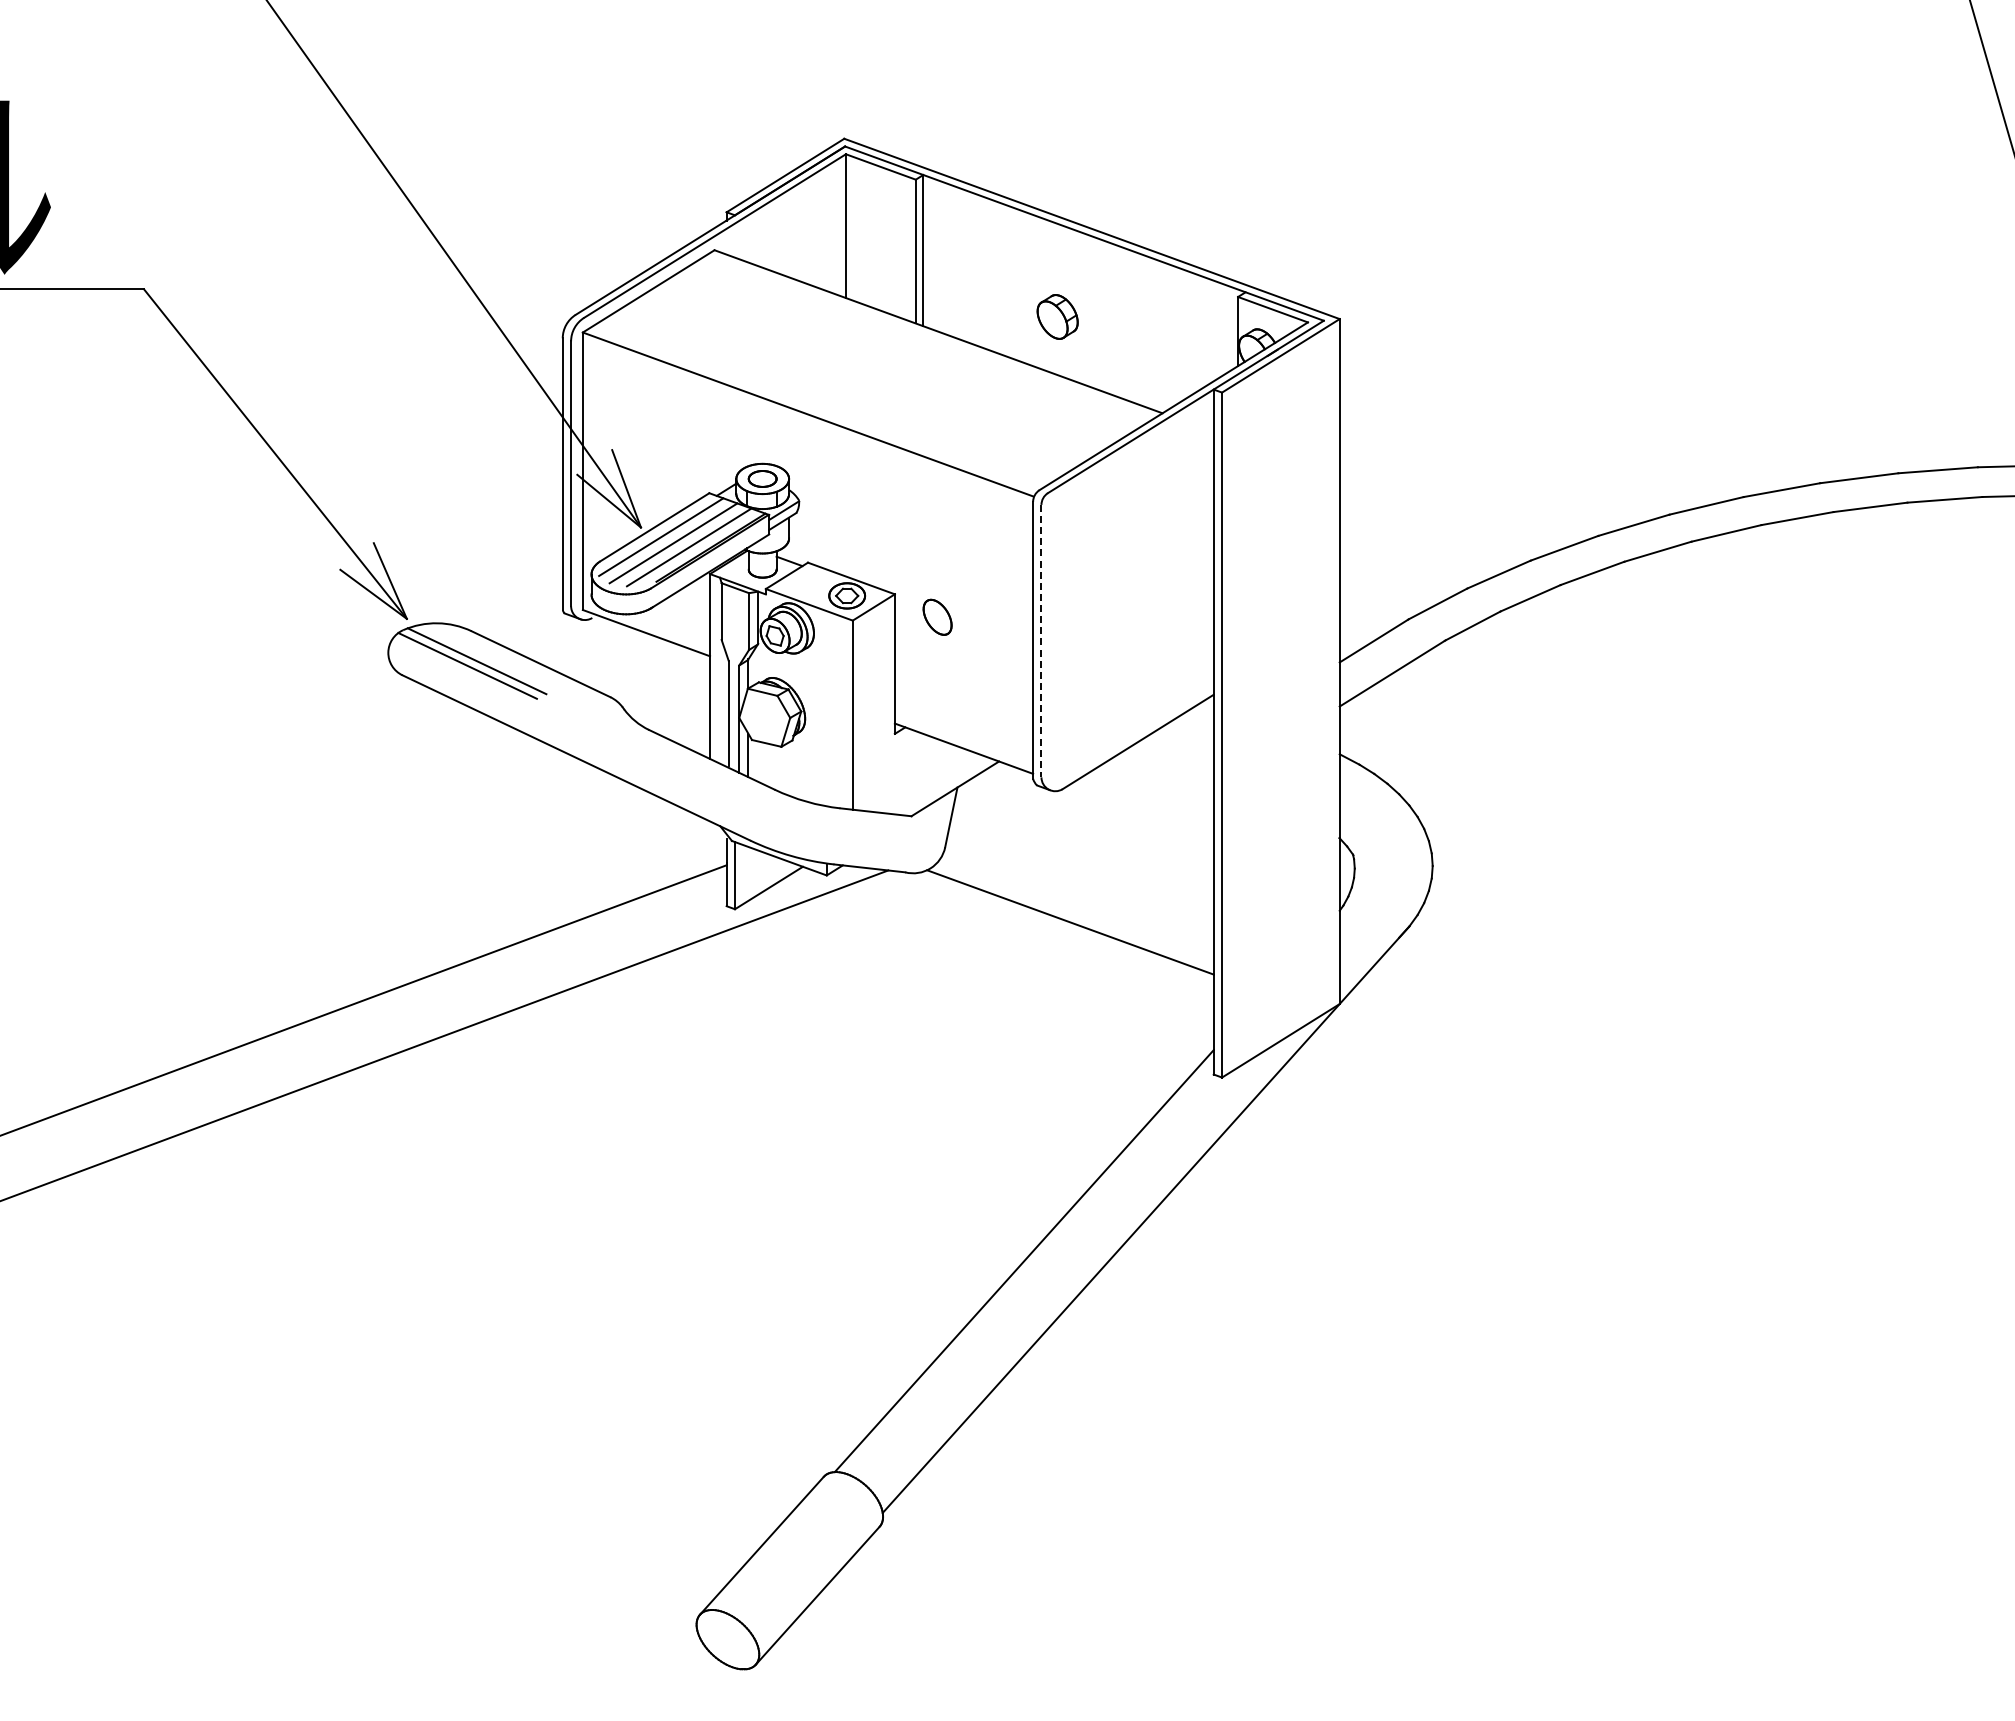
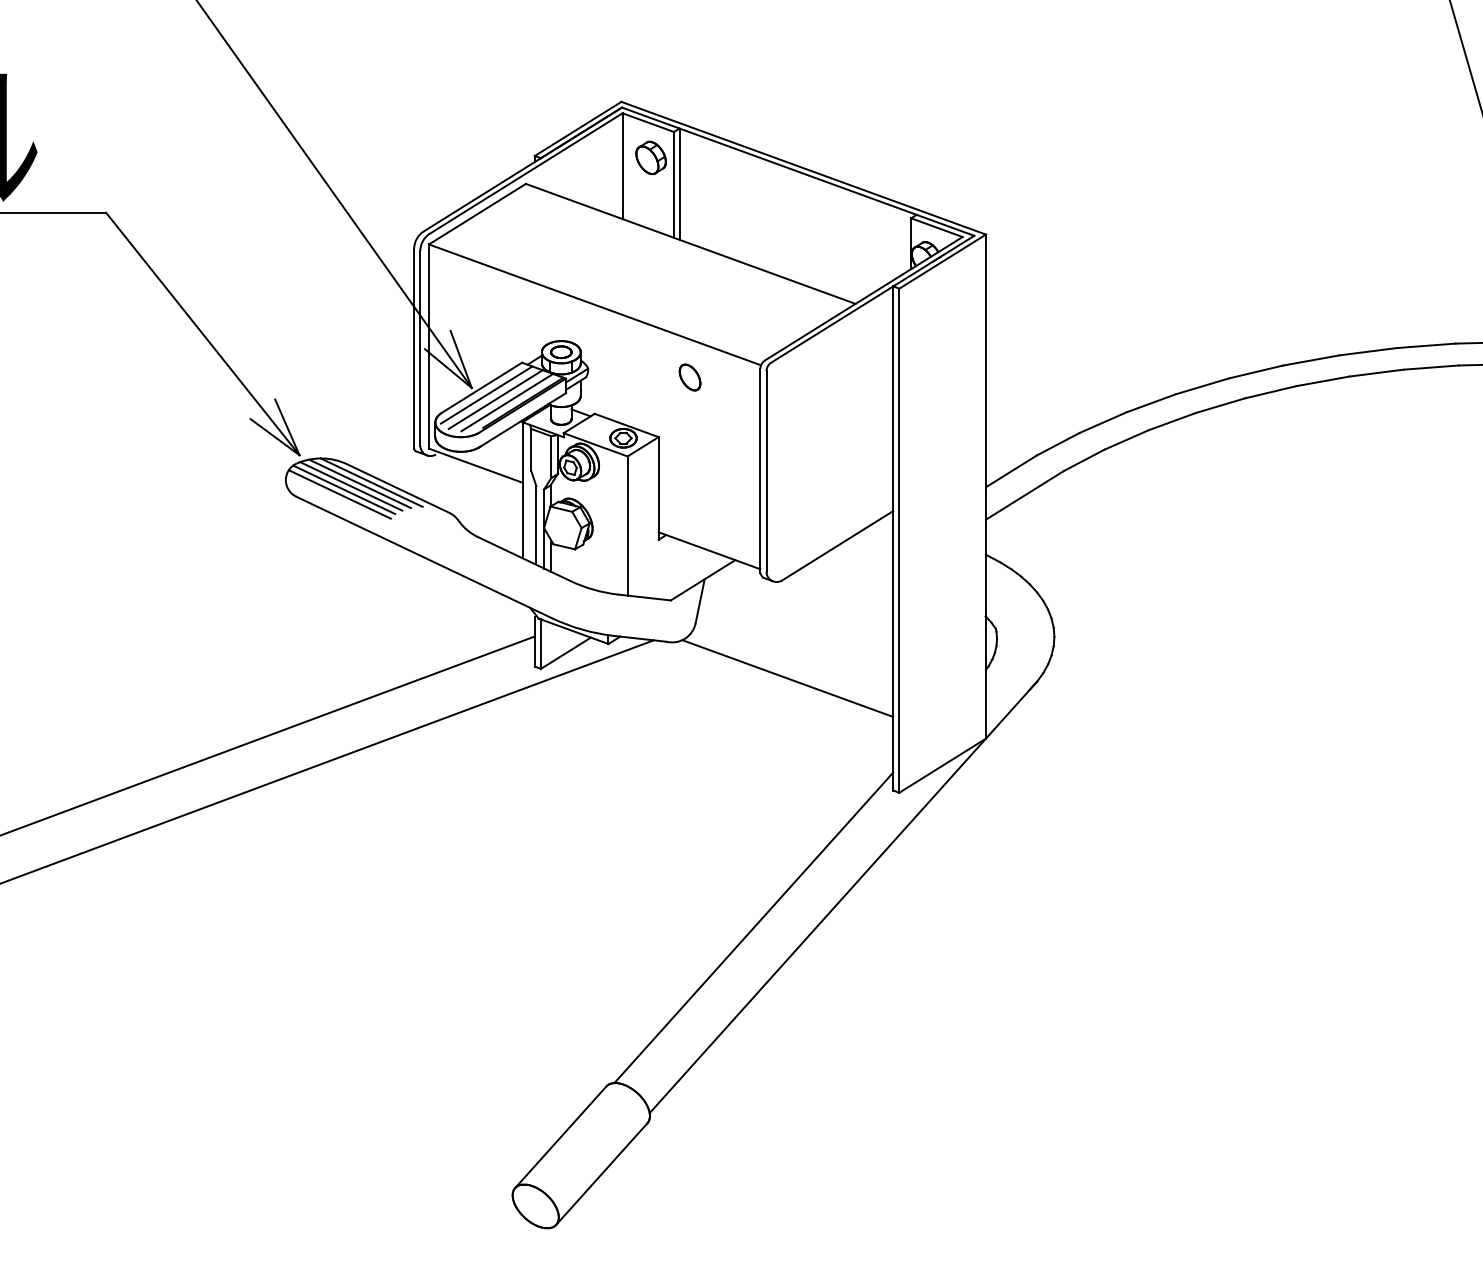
part: (1057, 316) -> (650, 157), moved
part: (937, 616) -> (689, 376), moved
line: (1041, 641) -> (766, 471), dashed -> solid
line: (504, 656) -> (371, 482), added
line: (488, 657) -> (359, 483), added
line: (461, 672) -> (339, 494), added

